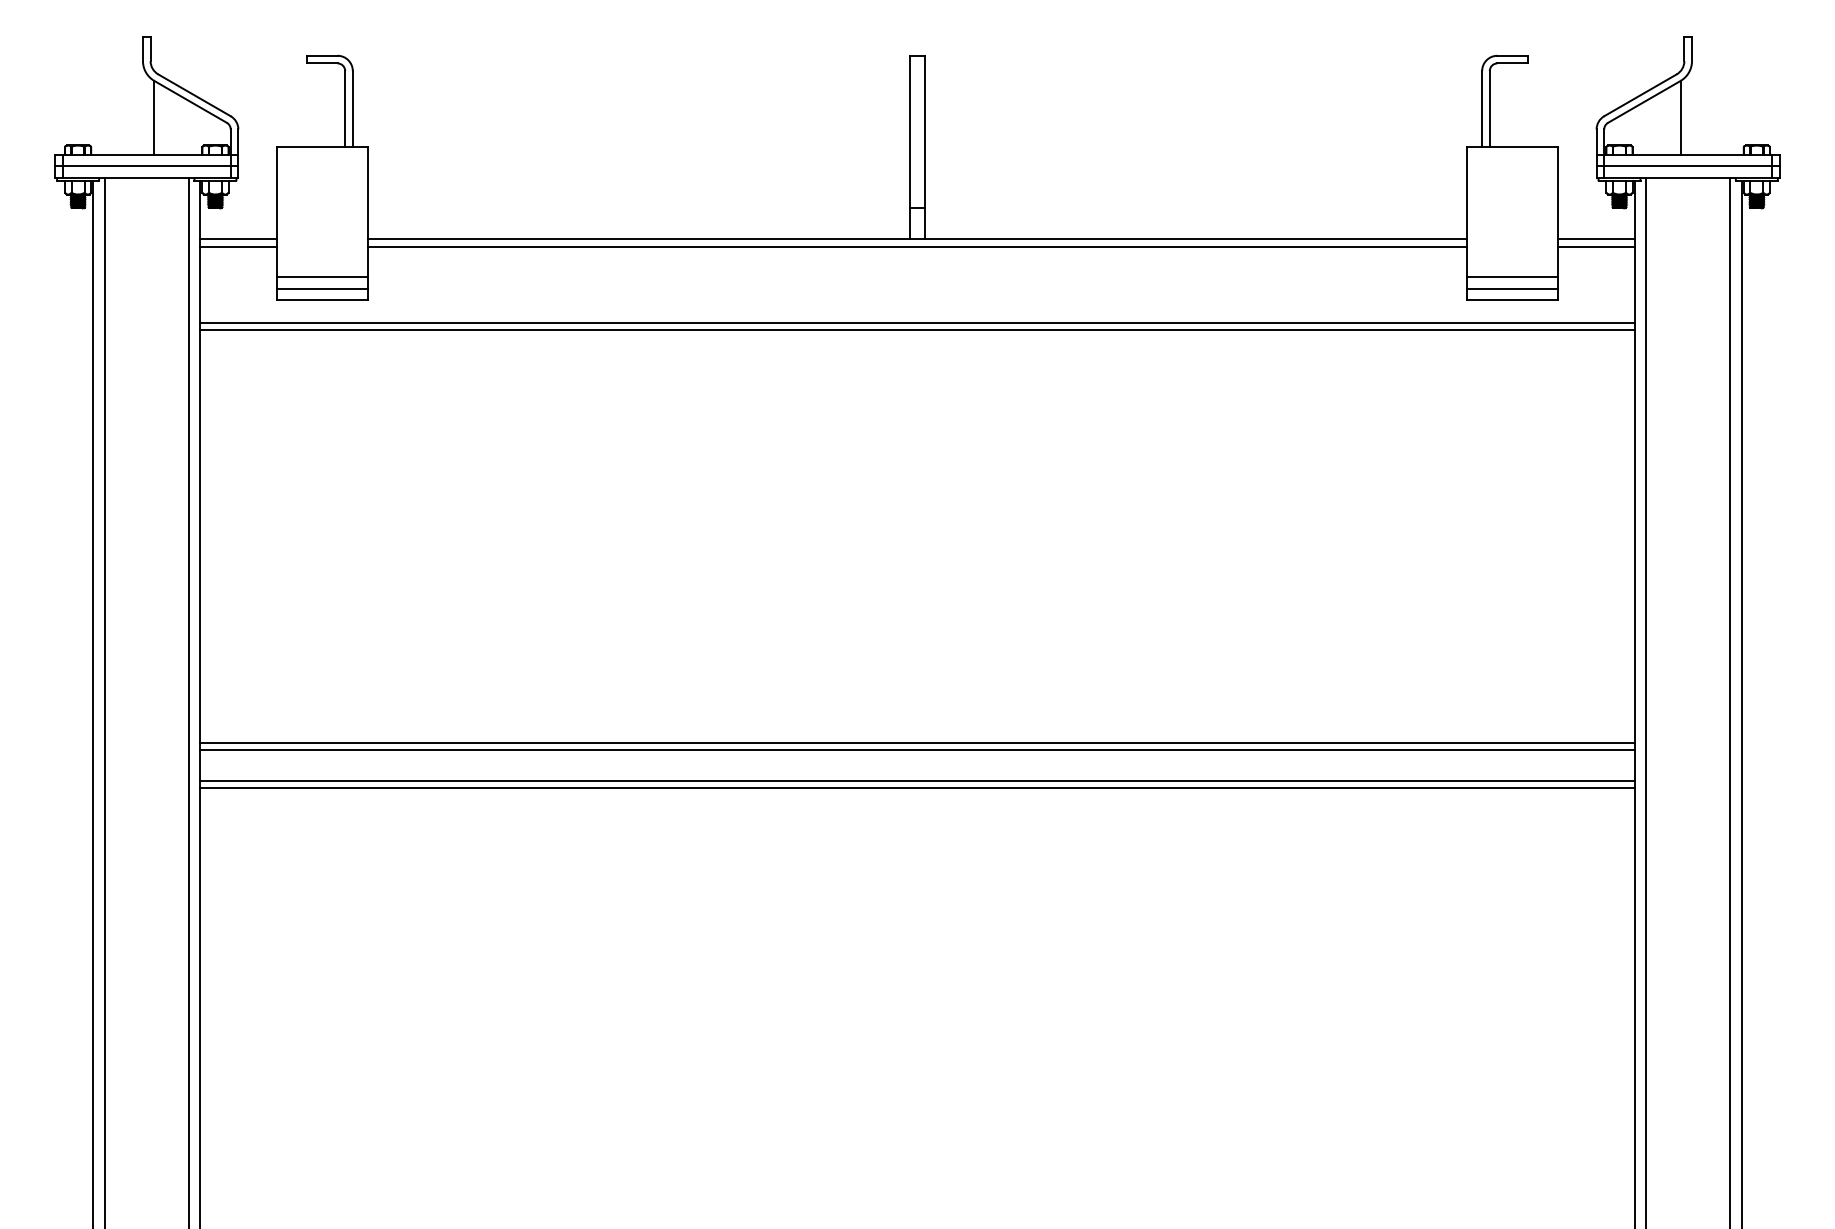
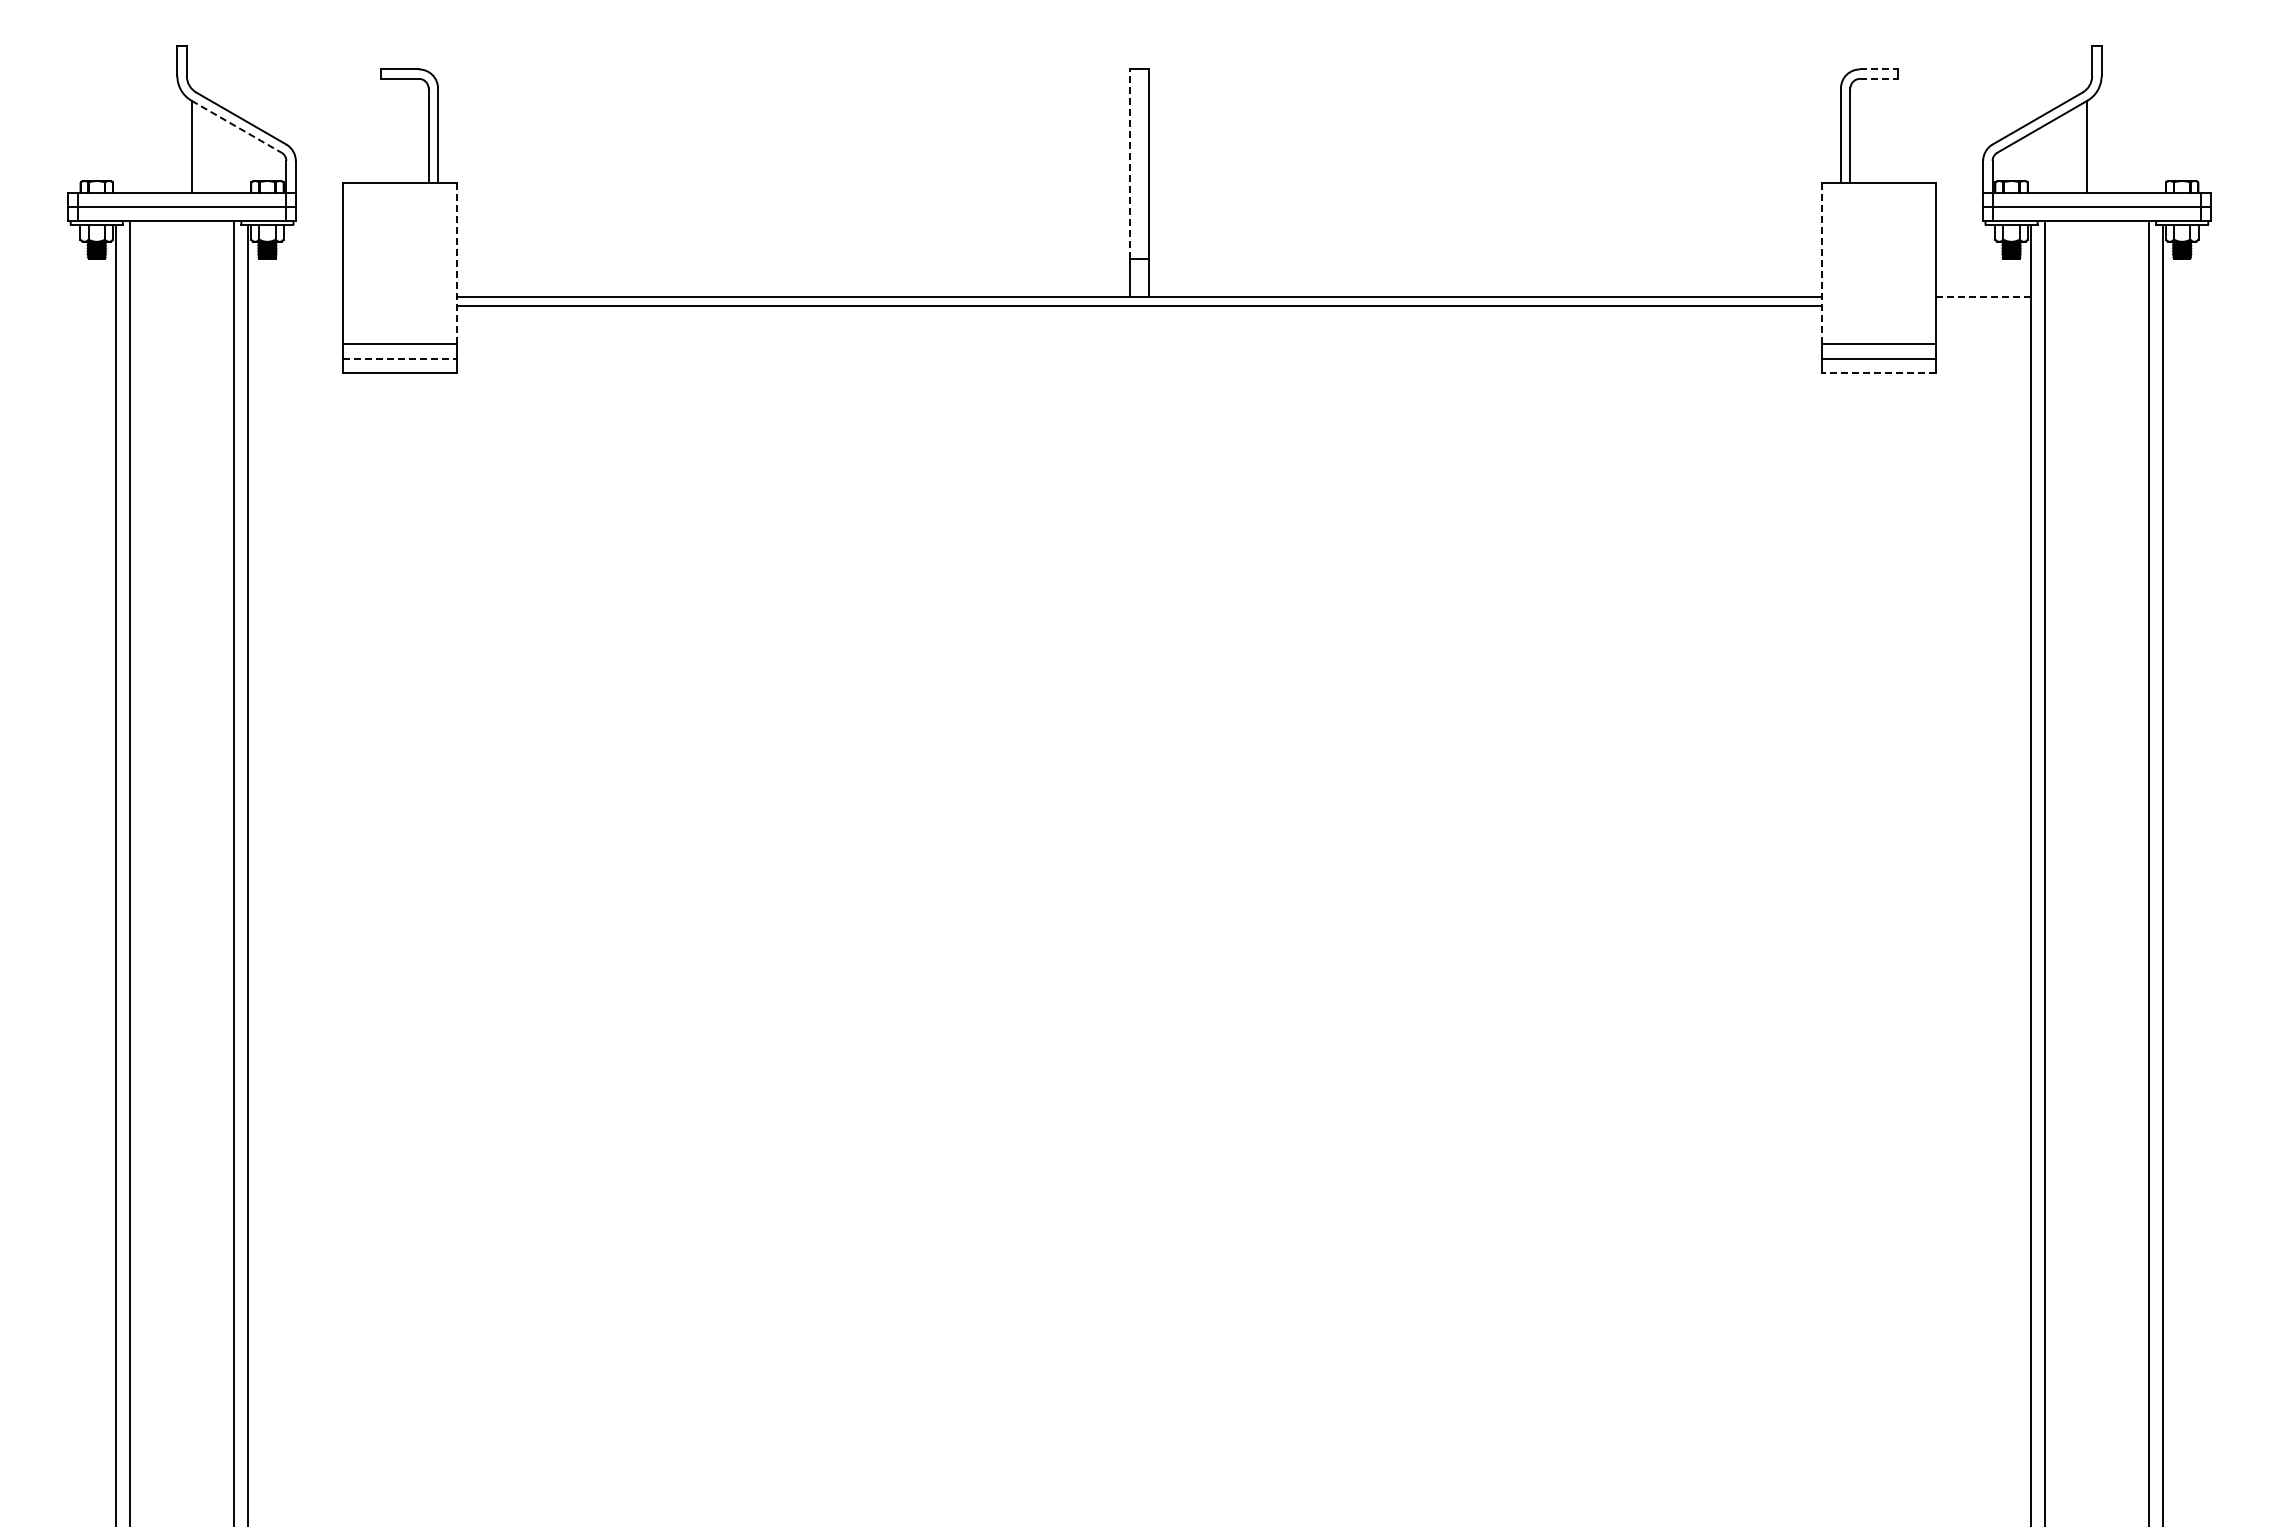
line: (1512, 55) -> (1878, 69), solid -> dashed
line: (1512, 63) -> (1878, 78), solid -> dashed
line: (190, 101) -> (236, 126), solid -> dashed
line: (910, 132) -> (1130, 164), solid -> dashed
line: (368, 211) -> (457, 263), solid -> dashed
line: (1466, 211) -> (1821, 263), solid -> dashed
line: (238, 238) -> (295, 296), removed
line: (1596, 238) -> (1982, 296), solid -> dashed
line: (238, 246) -> (295, 306), removed
line: (1596, 246) -> (1982, 306), removed
line: (322, 288) -> (400, 358), solid -> dashed
line: (1512, 299) -> (1878, 372), solid -> dashed
line: (917, 323) -> (1139, 401), removed
line: (917, 330) -> (1139, 410), removed
line: (917, 742) -> (1139, 922), removed
line: (917, 750) -> (1139, 932), removed
line: (917, 780) -> (1139, 969), removed
line: (917, 788) -> (1139, 979), removed

